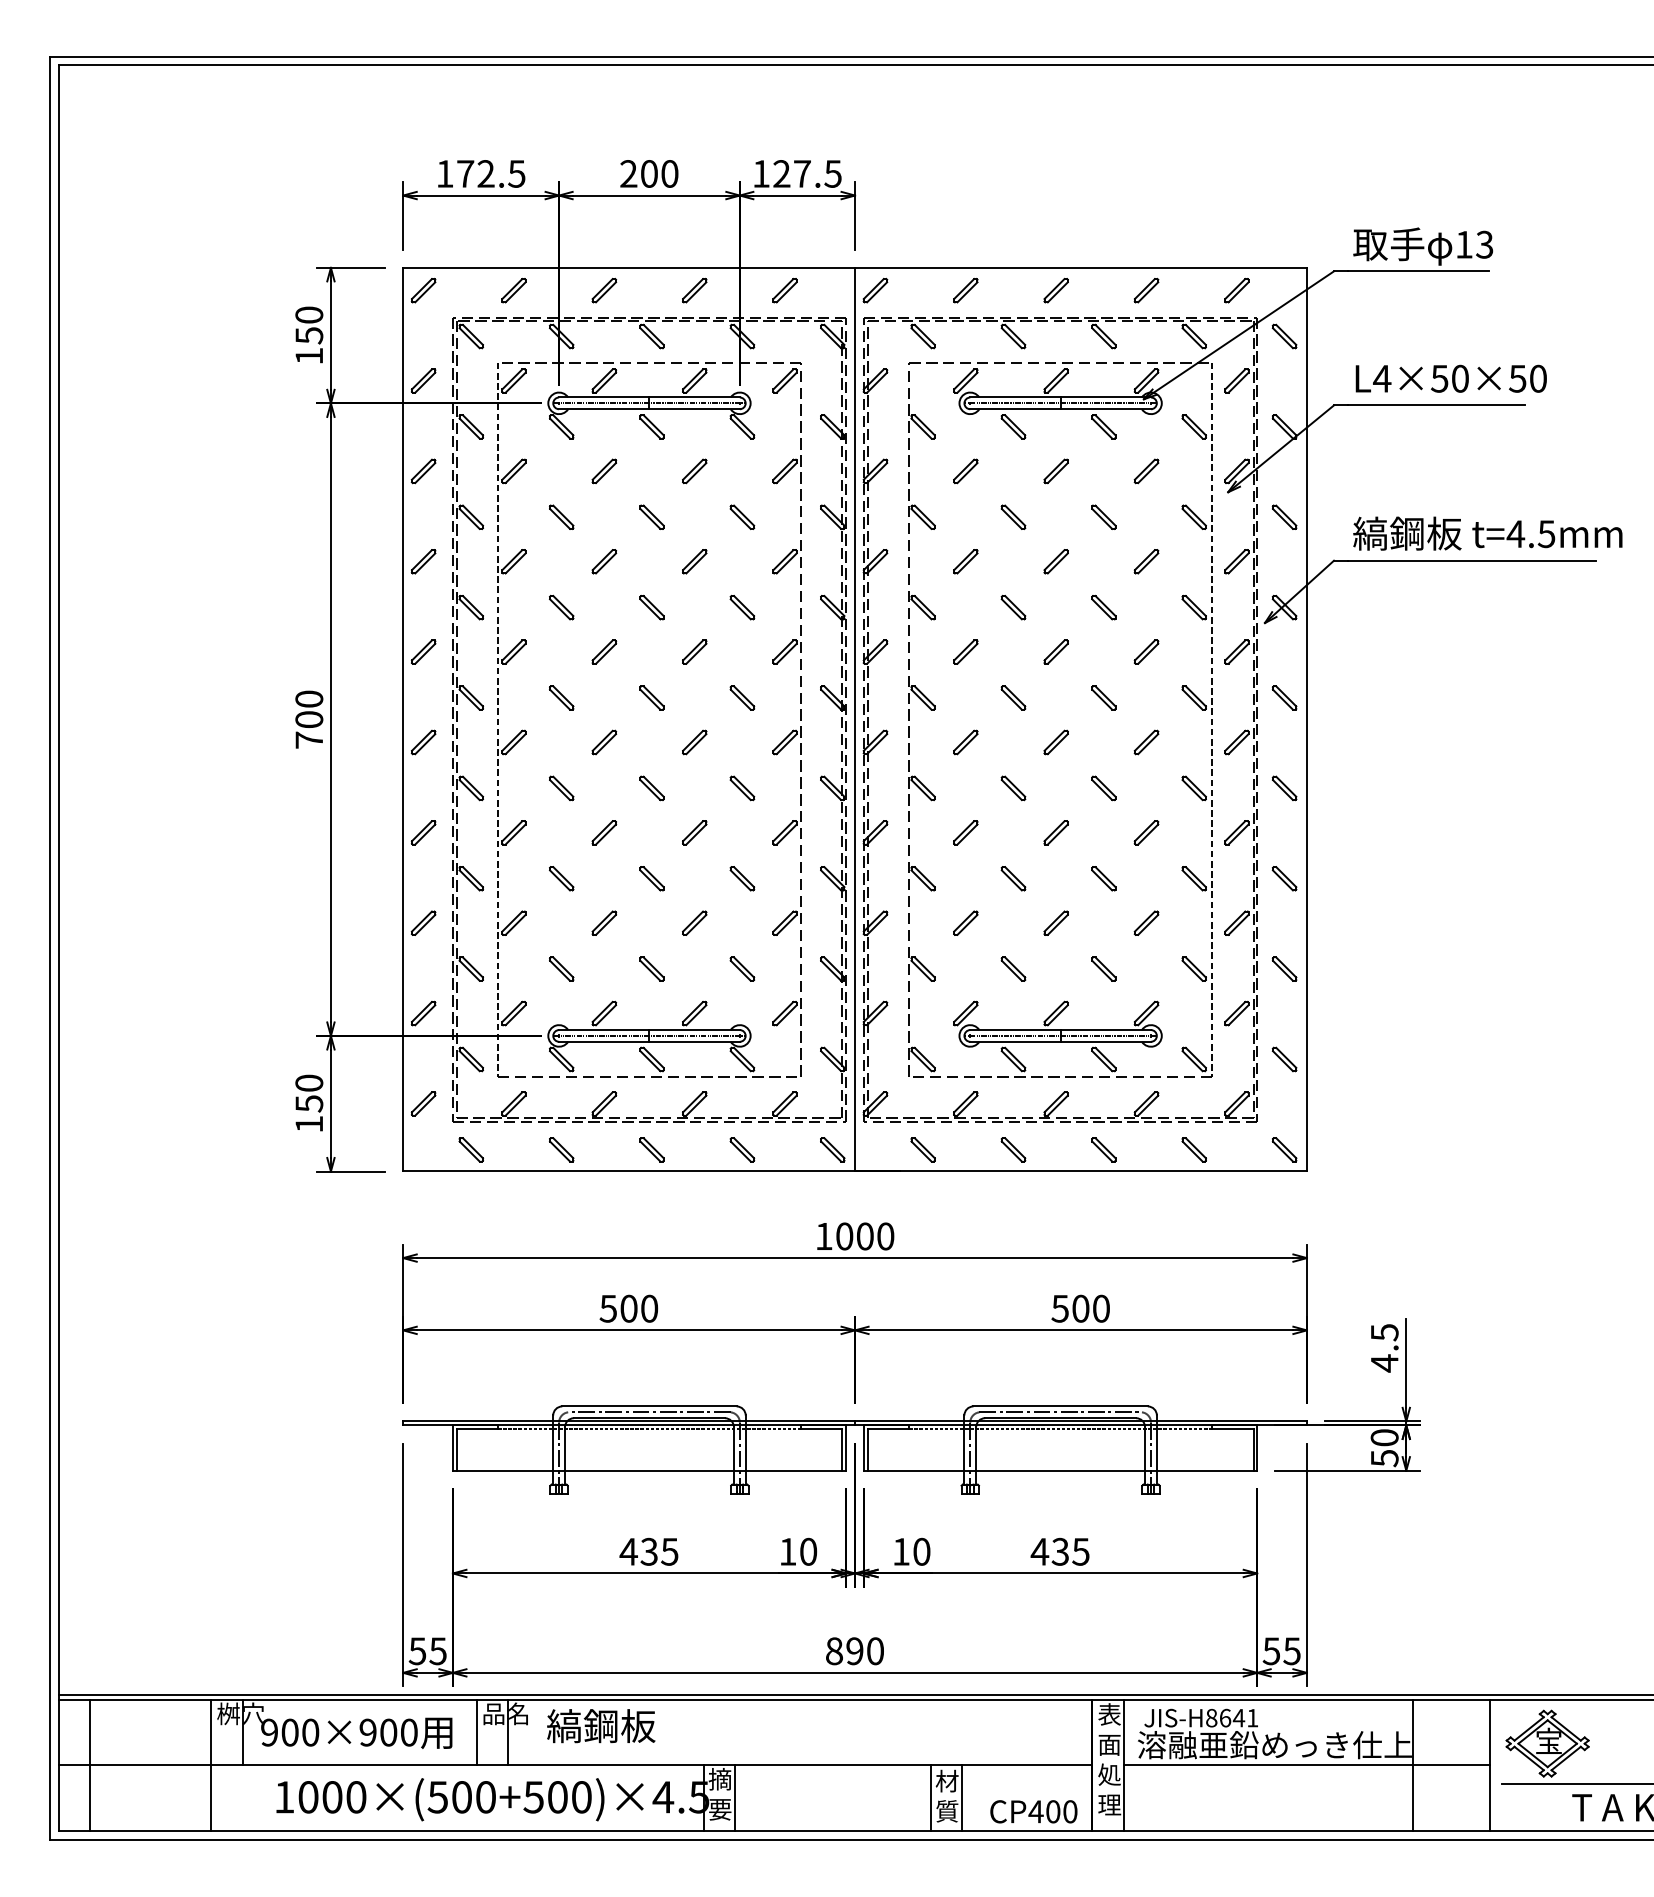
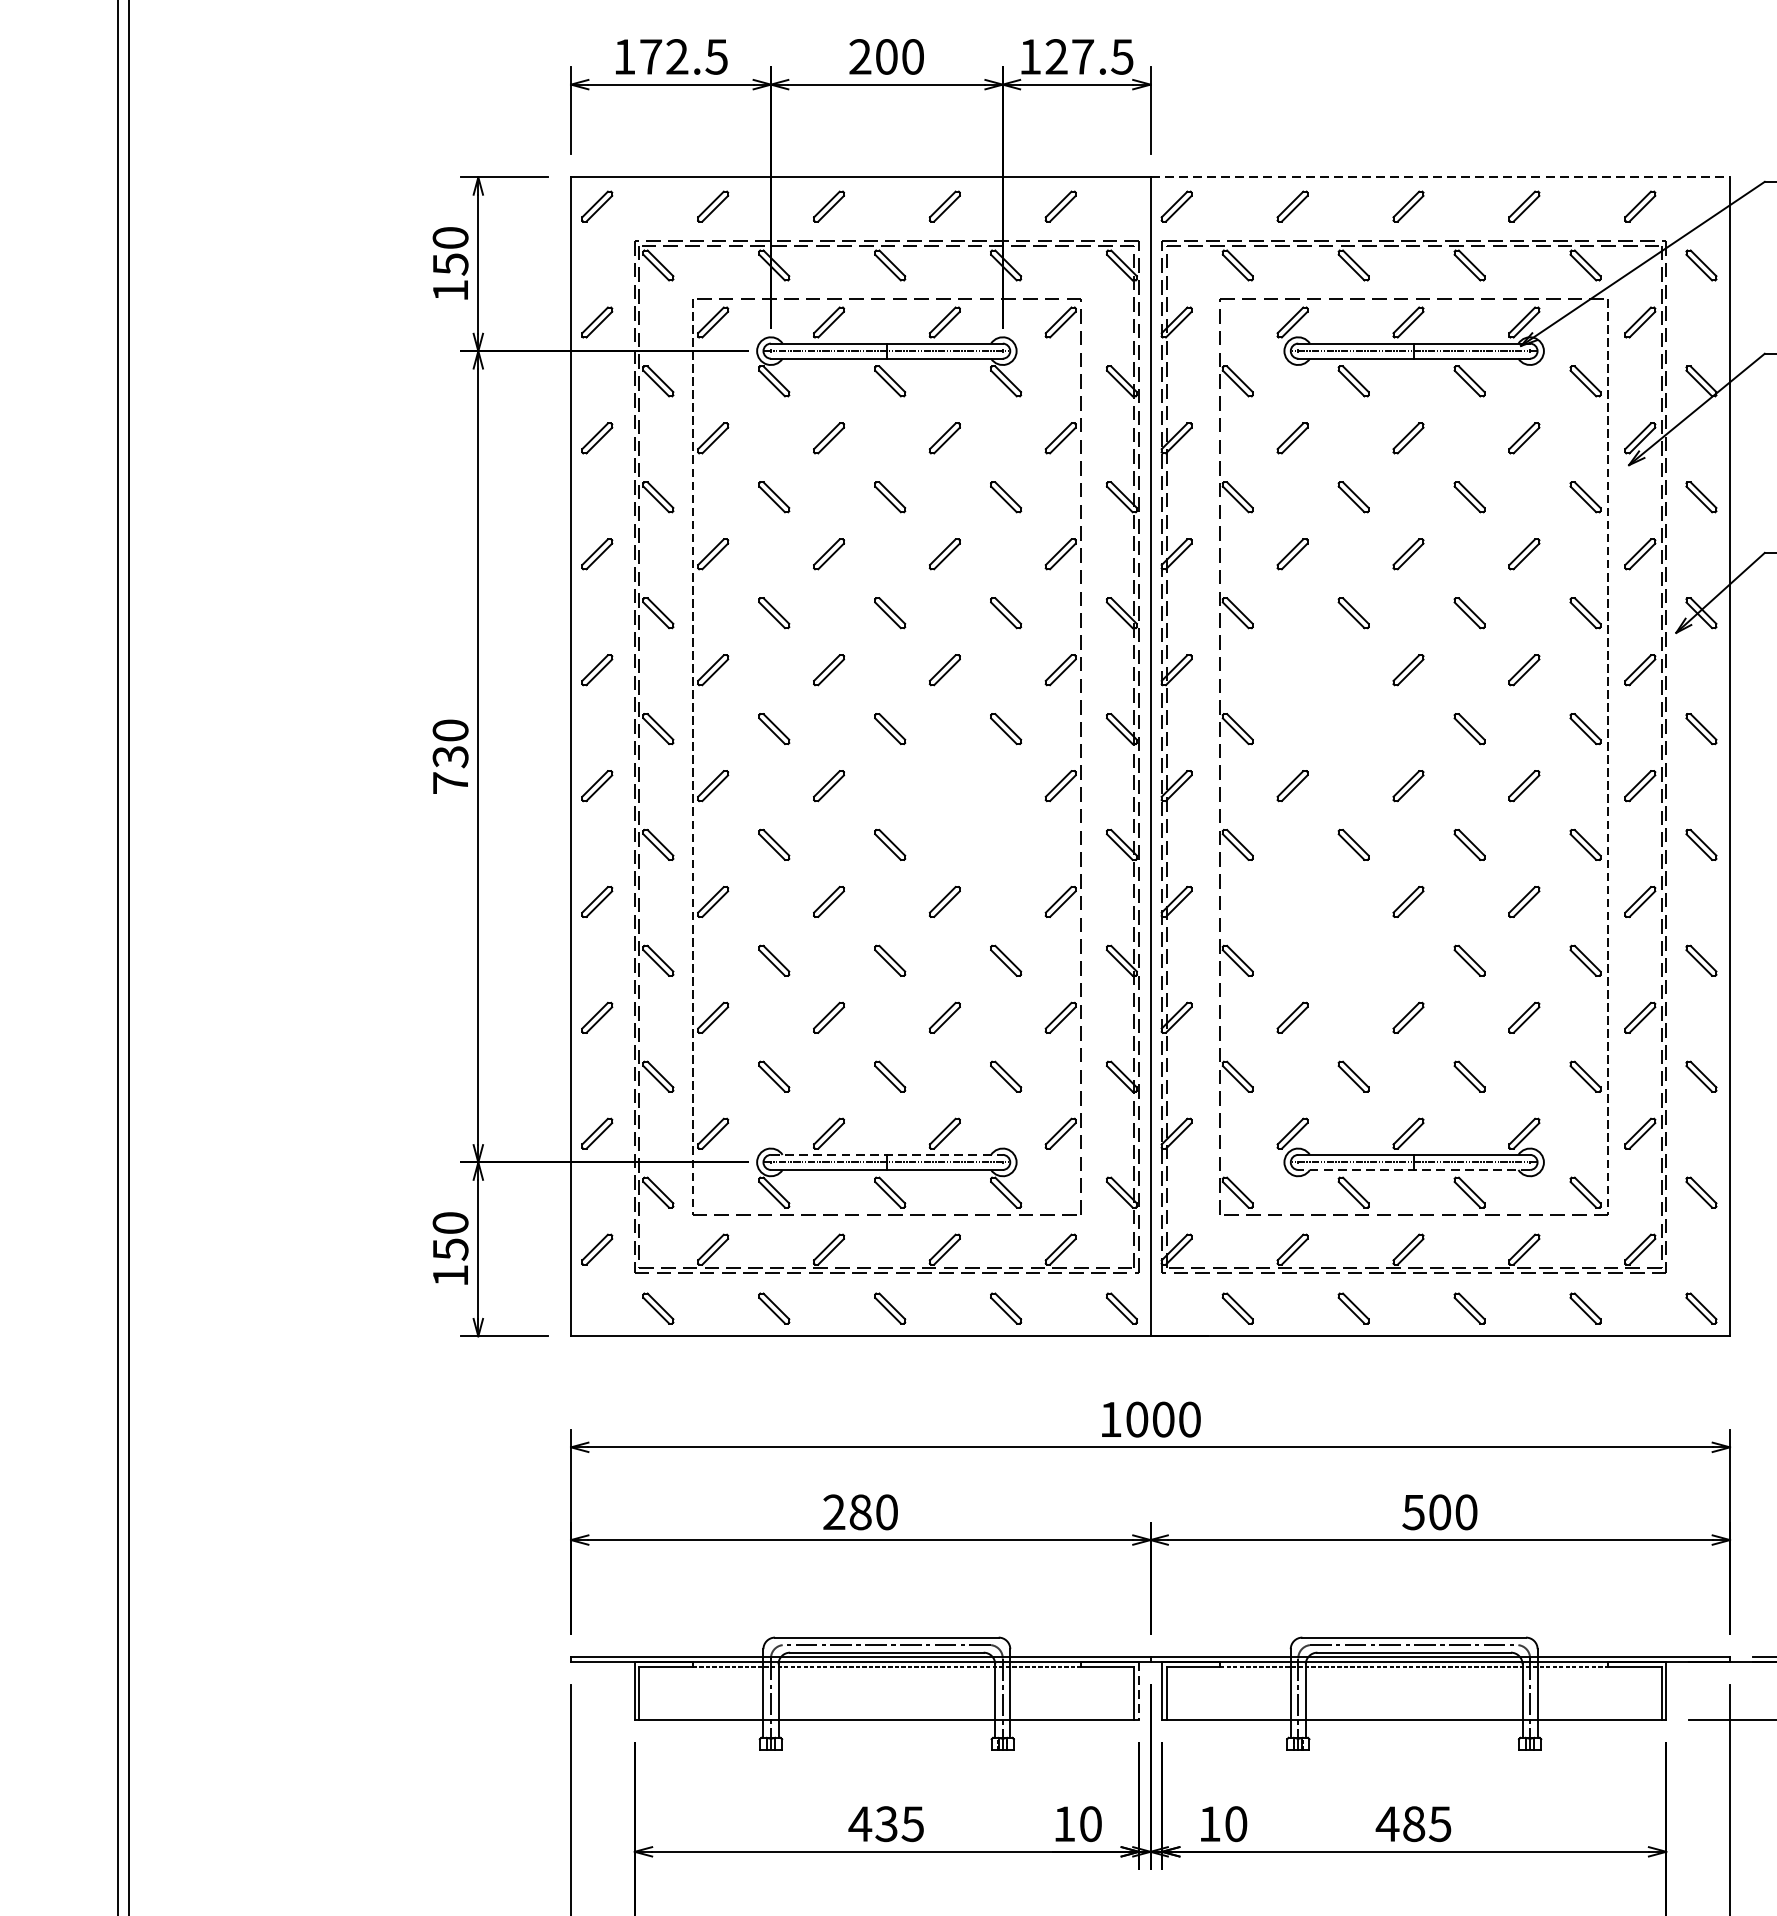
line: (1080, 267) -> (1439, 176), solid -> dashed
part: (1001, 686) -> (1338, 714), removed
text: (309, 719) -> (450, 756), 700 -> 730
part: (730, 776) -> (990, 829), removed
part: (1001, 866) -> (1338, 945), removed
line: (649, 1030) -> (886, 1155), solid -> dashed
line: (1060, 1041) -> (1414, 1169), solid -> dashed
text: (618, 1308) -> (847, 1511), 500 -> 280
line: (846, 1448) -> (1139, 1691), solid -> dashed
text: (1060, 1551) -> (1414, 1823), 435 -> 485

